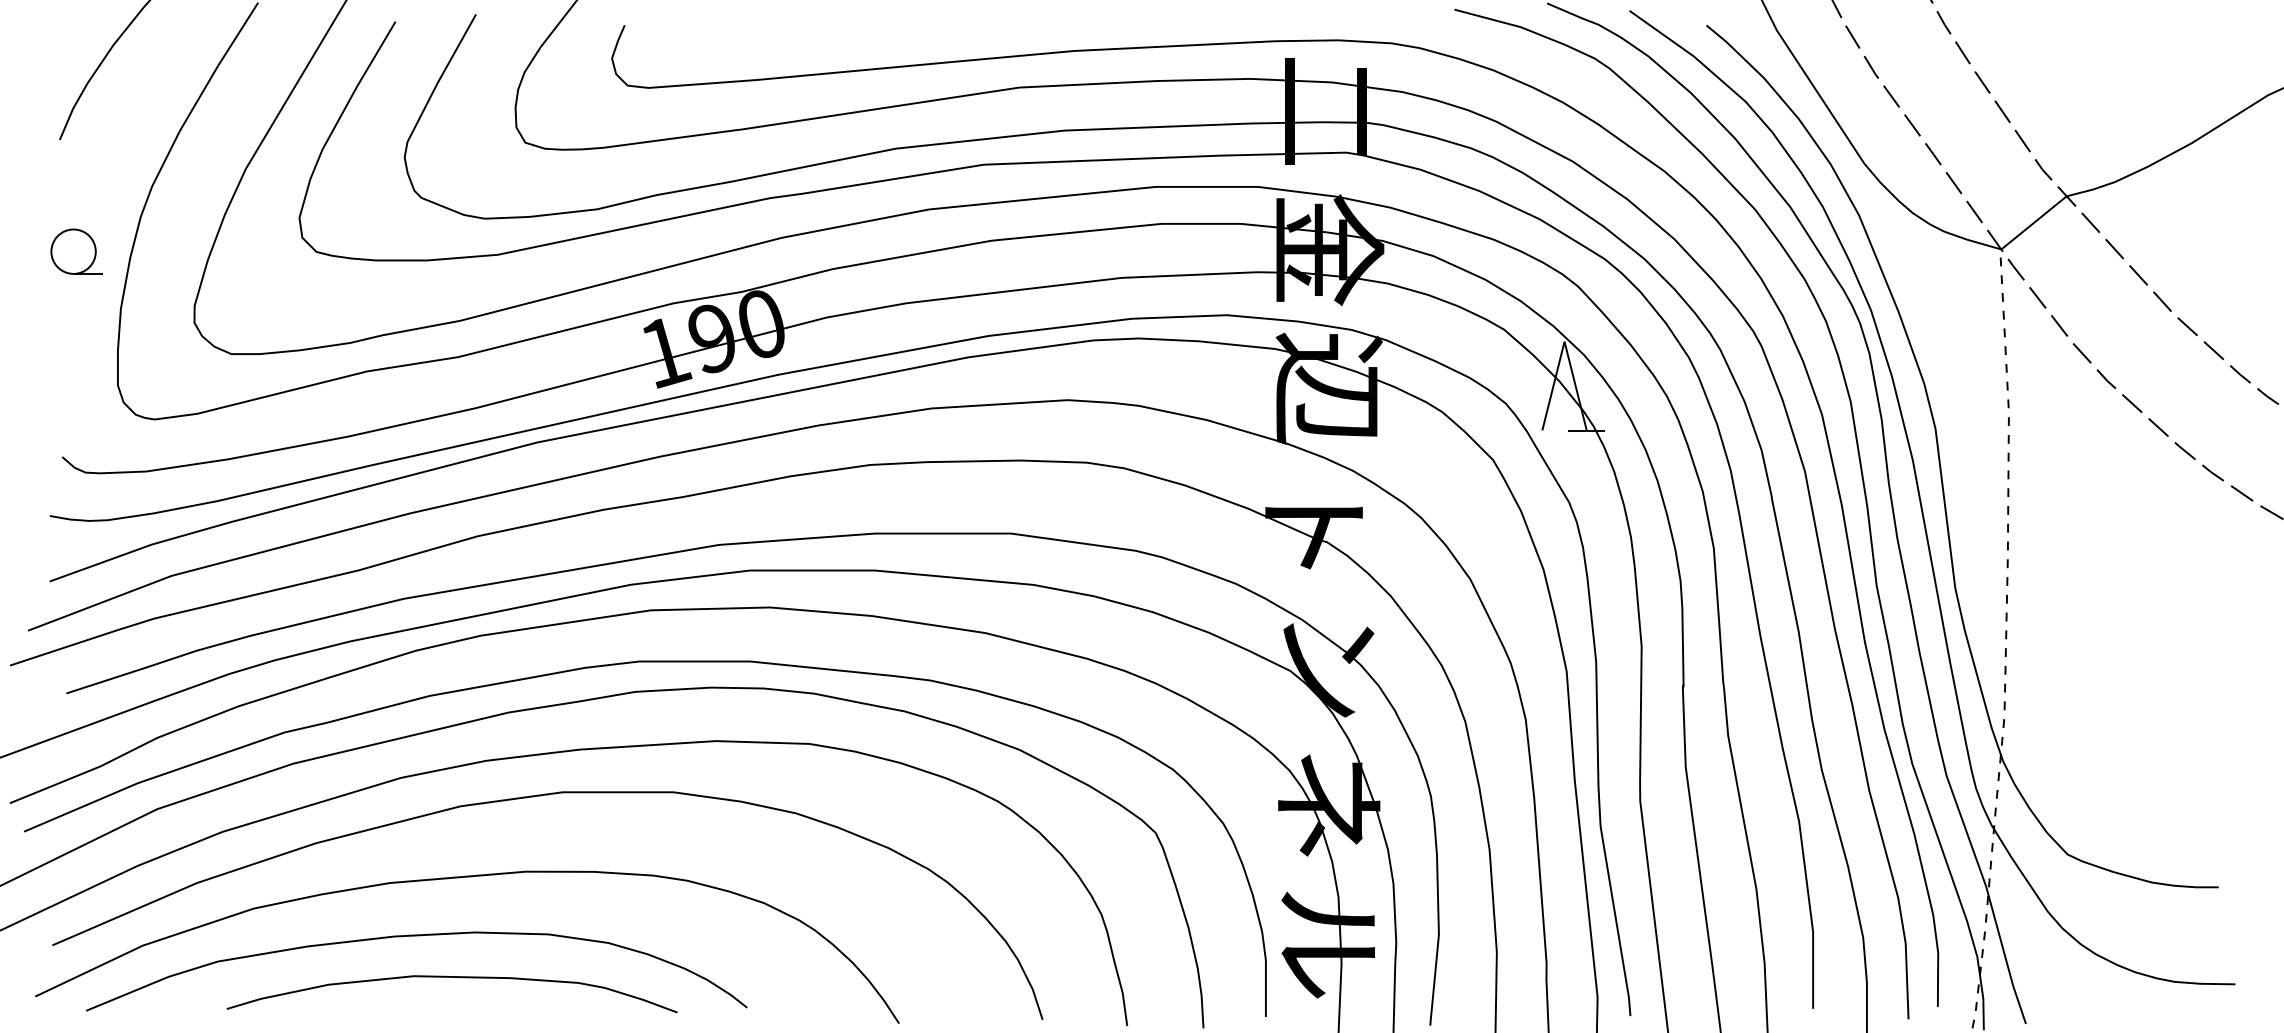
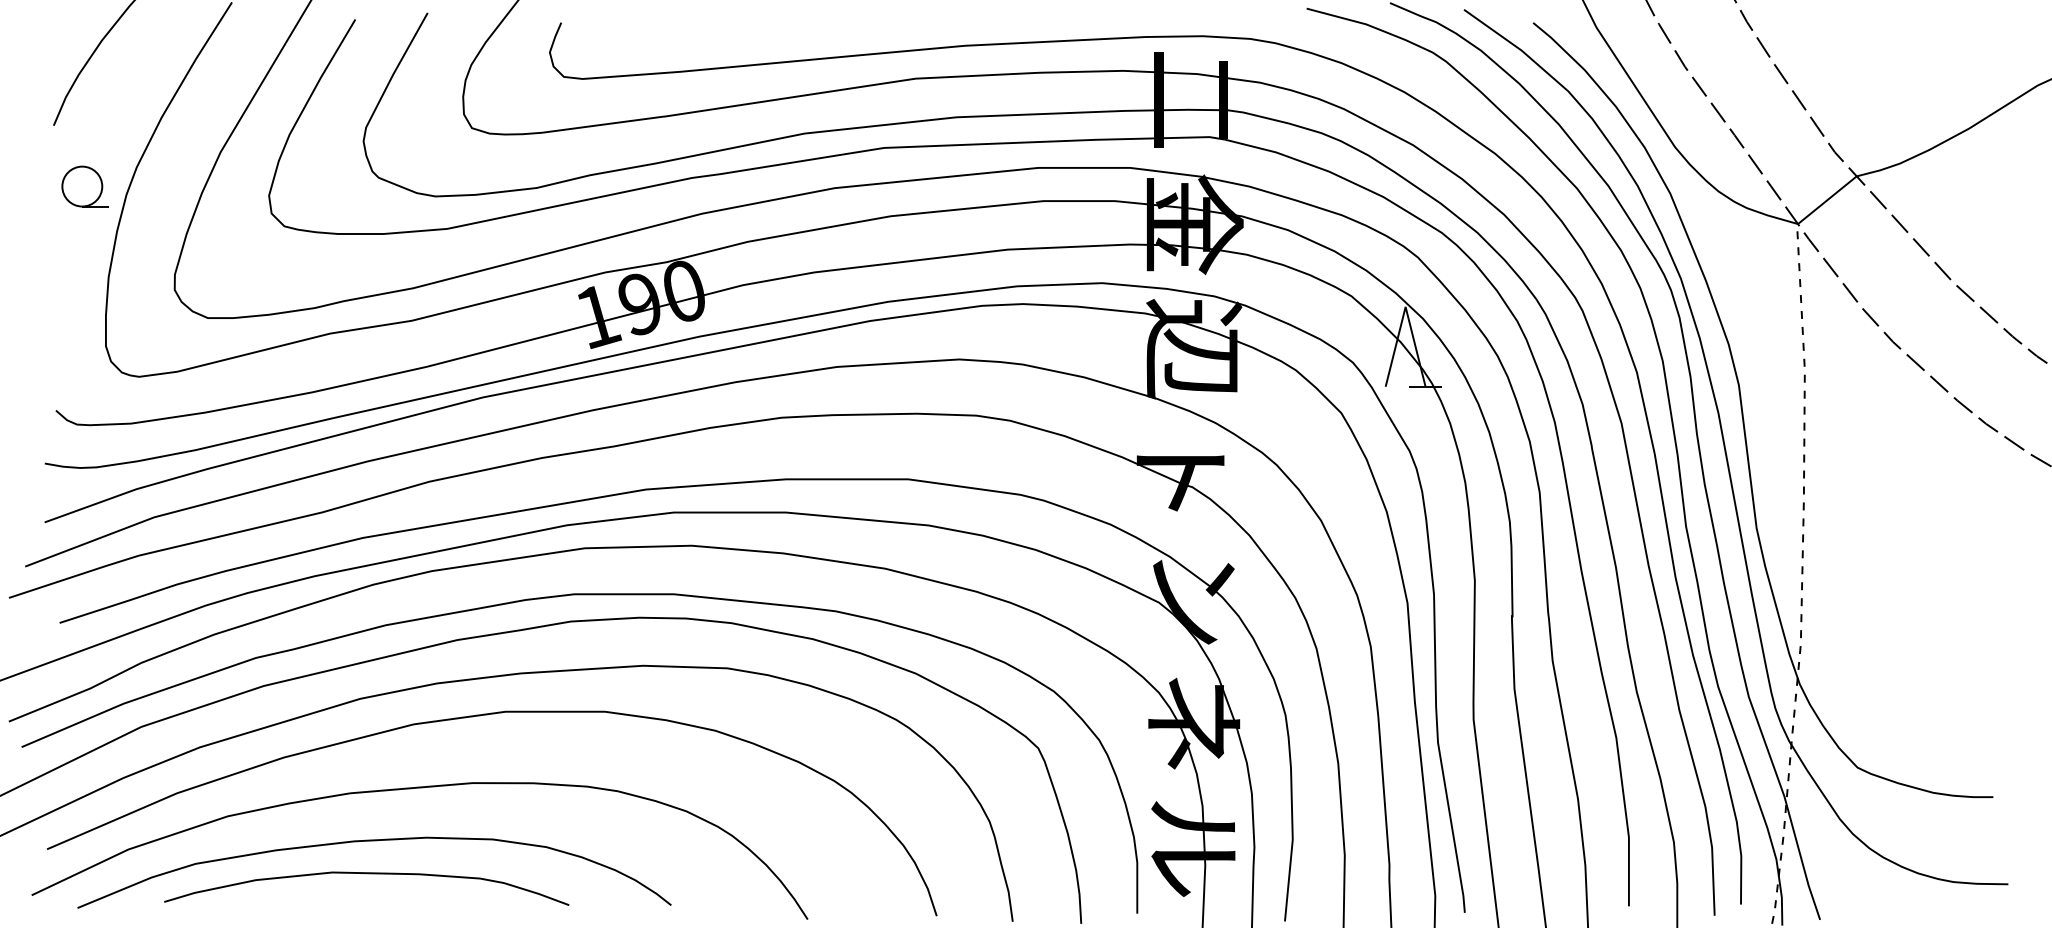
part: (76, 251) -> (84, 186), moved
curve: (451, 977) -> (366, 873), moved

